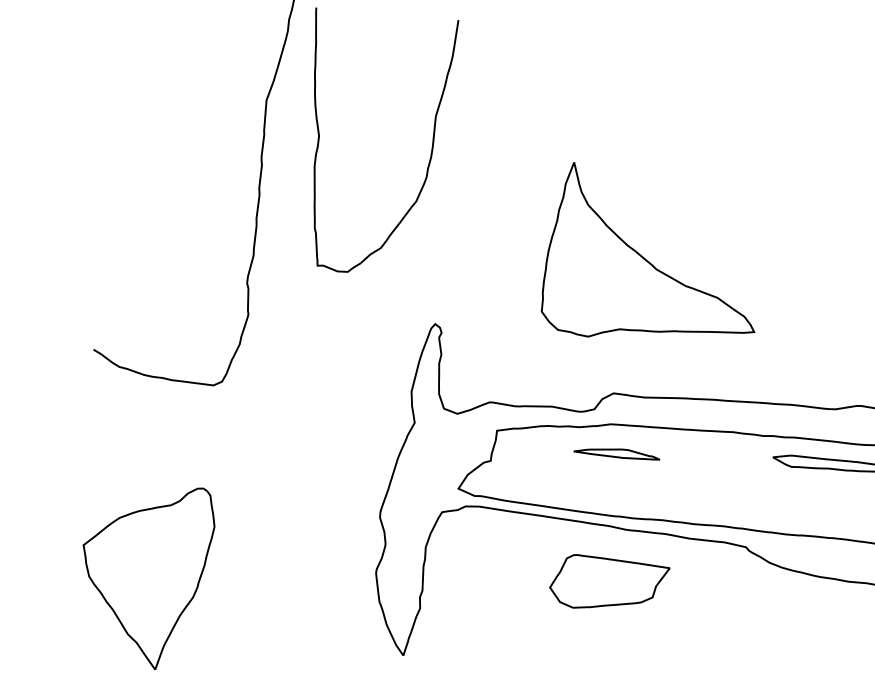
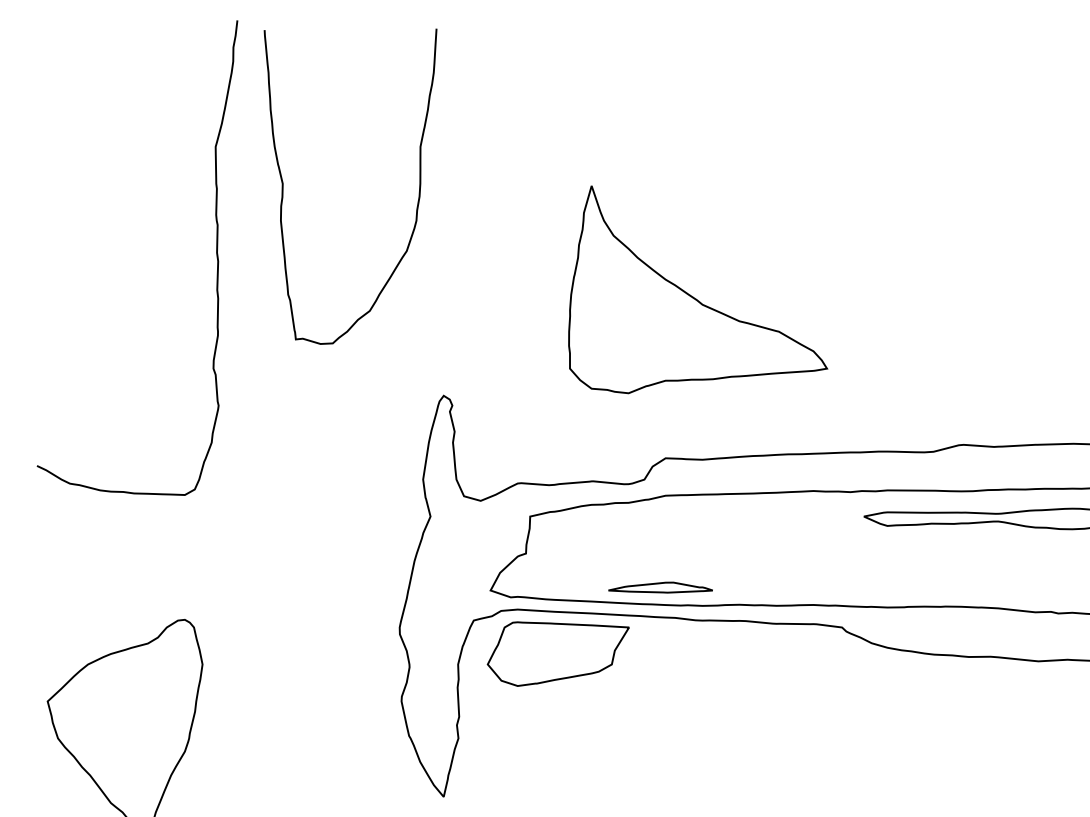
part: (616, 453) -> (660, 587), moved
part: (608, 584) -> (557, 653), moved

